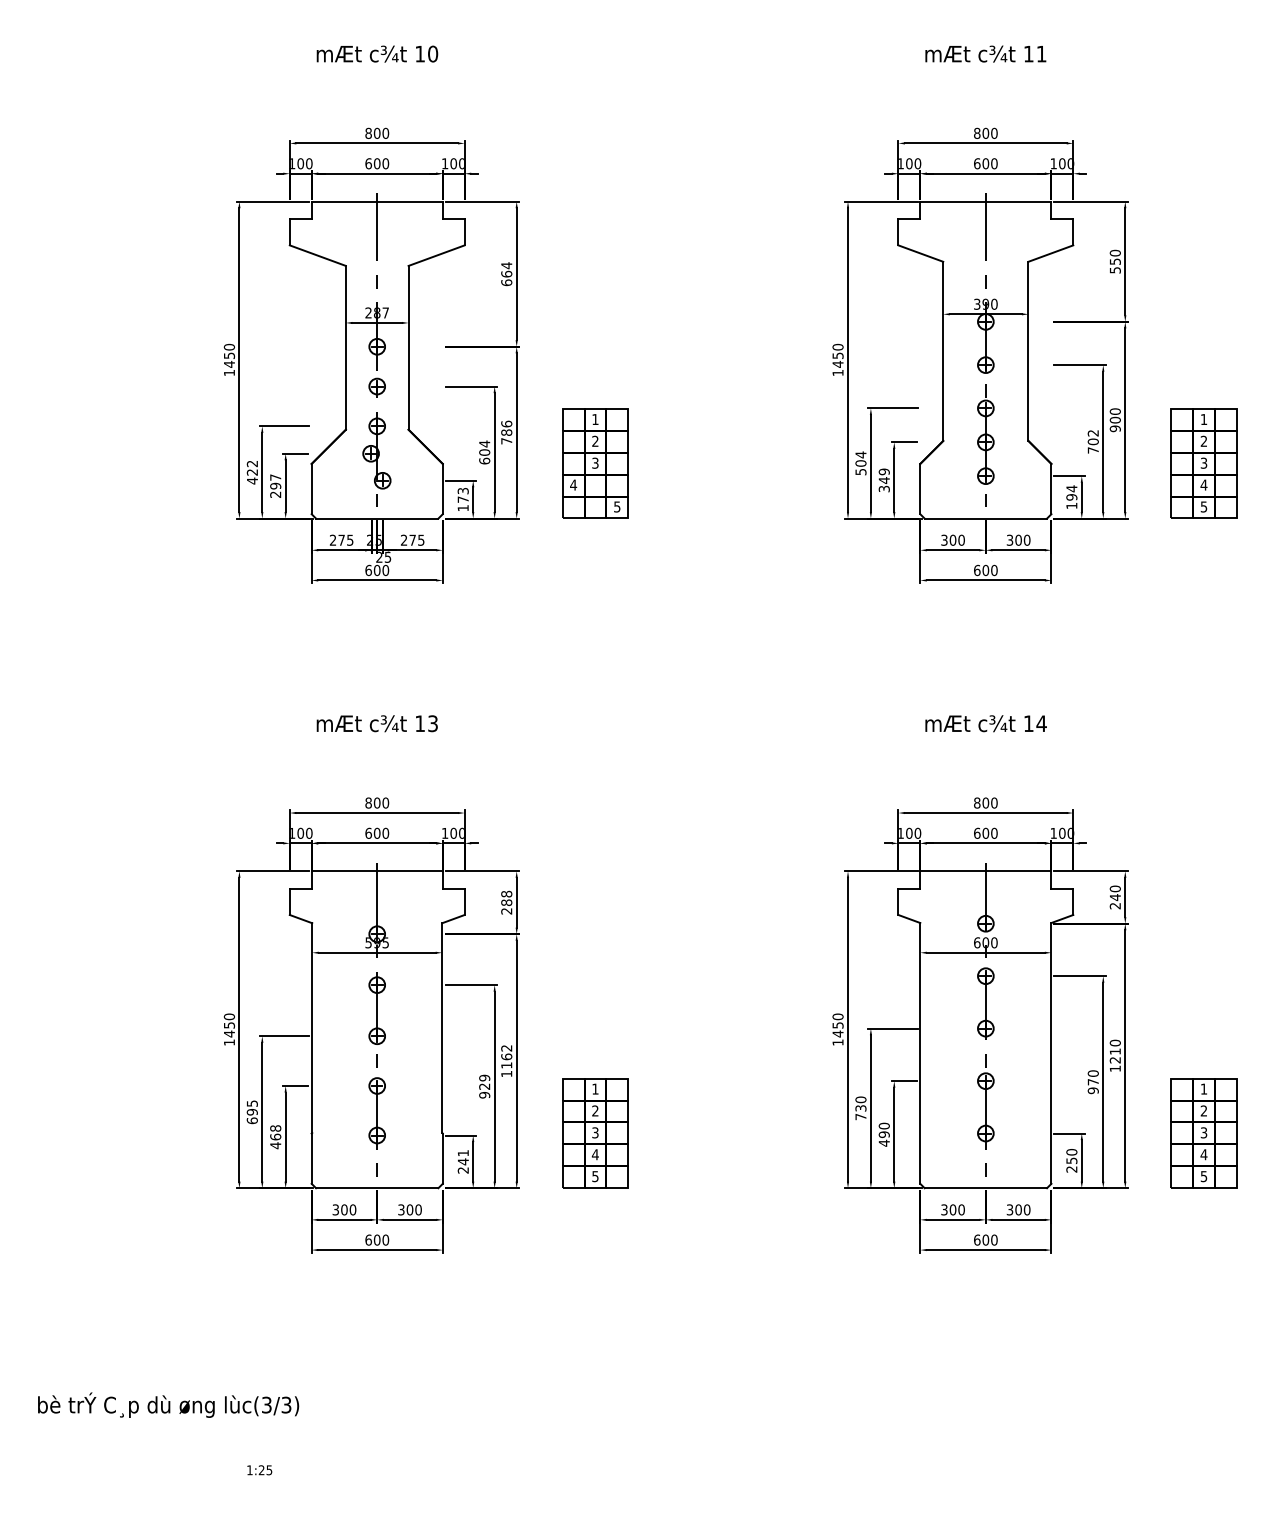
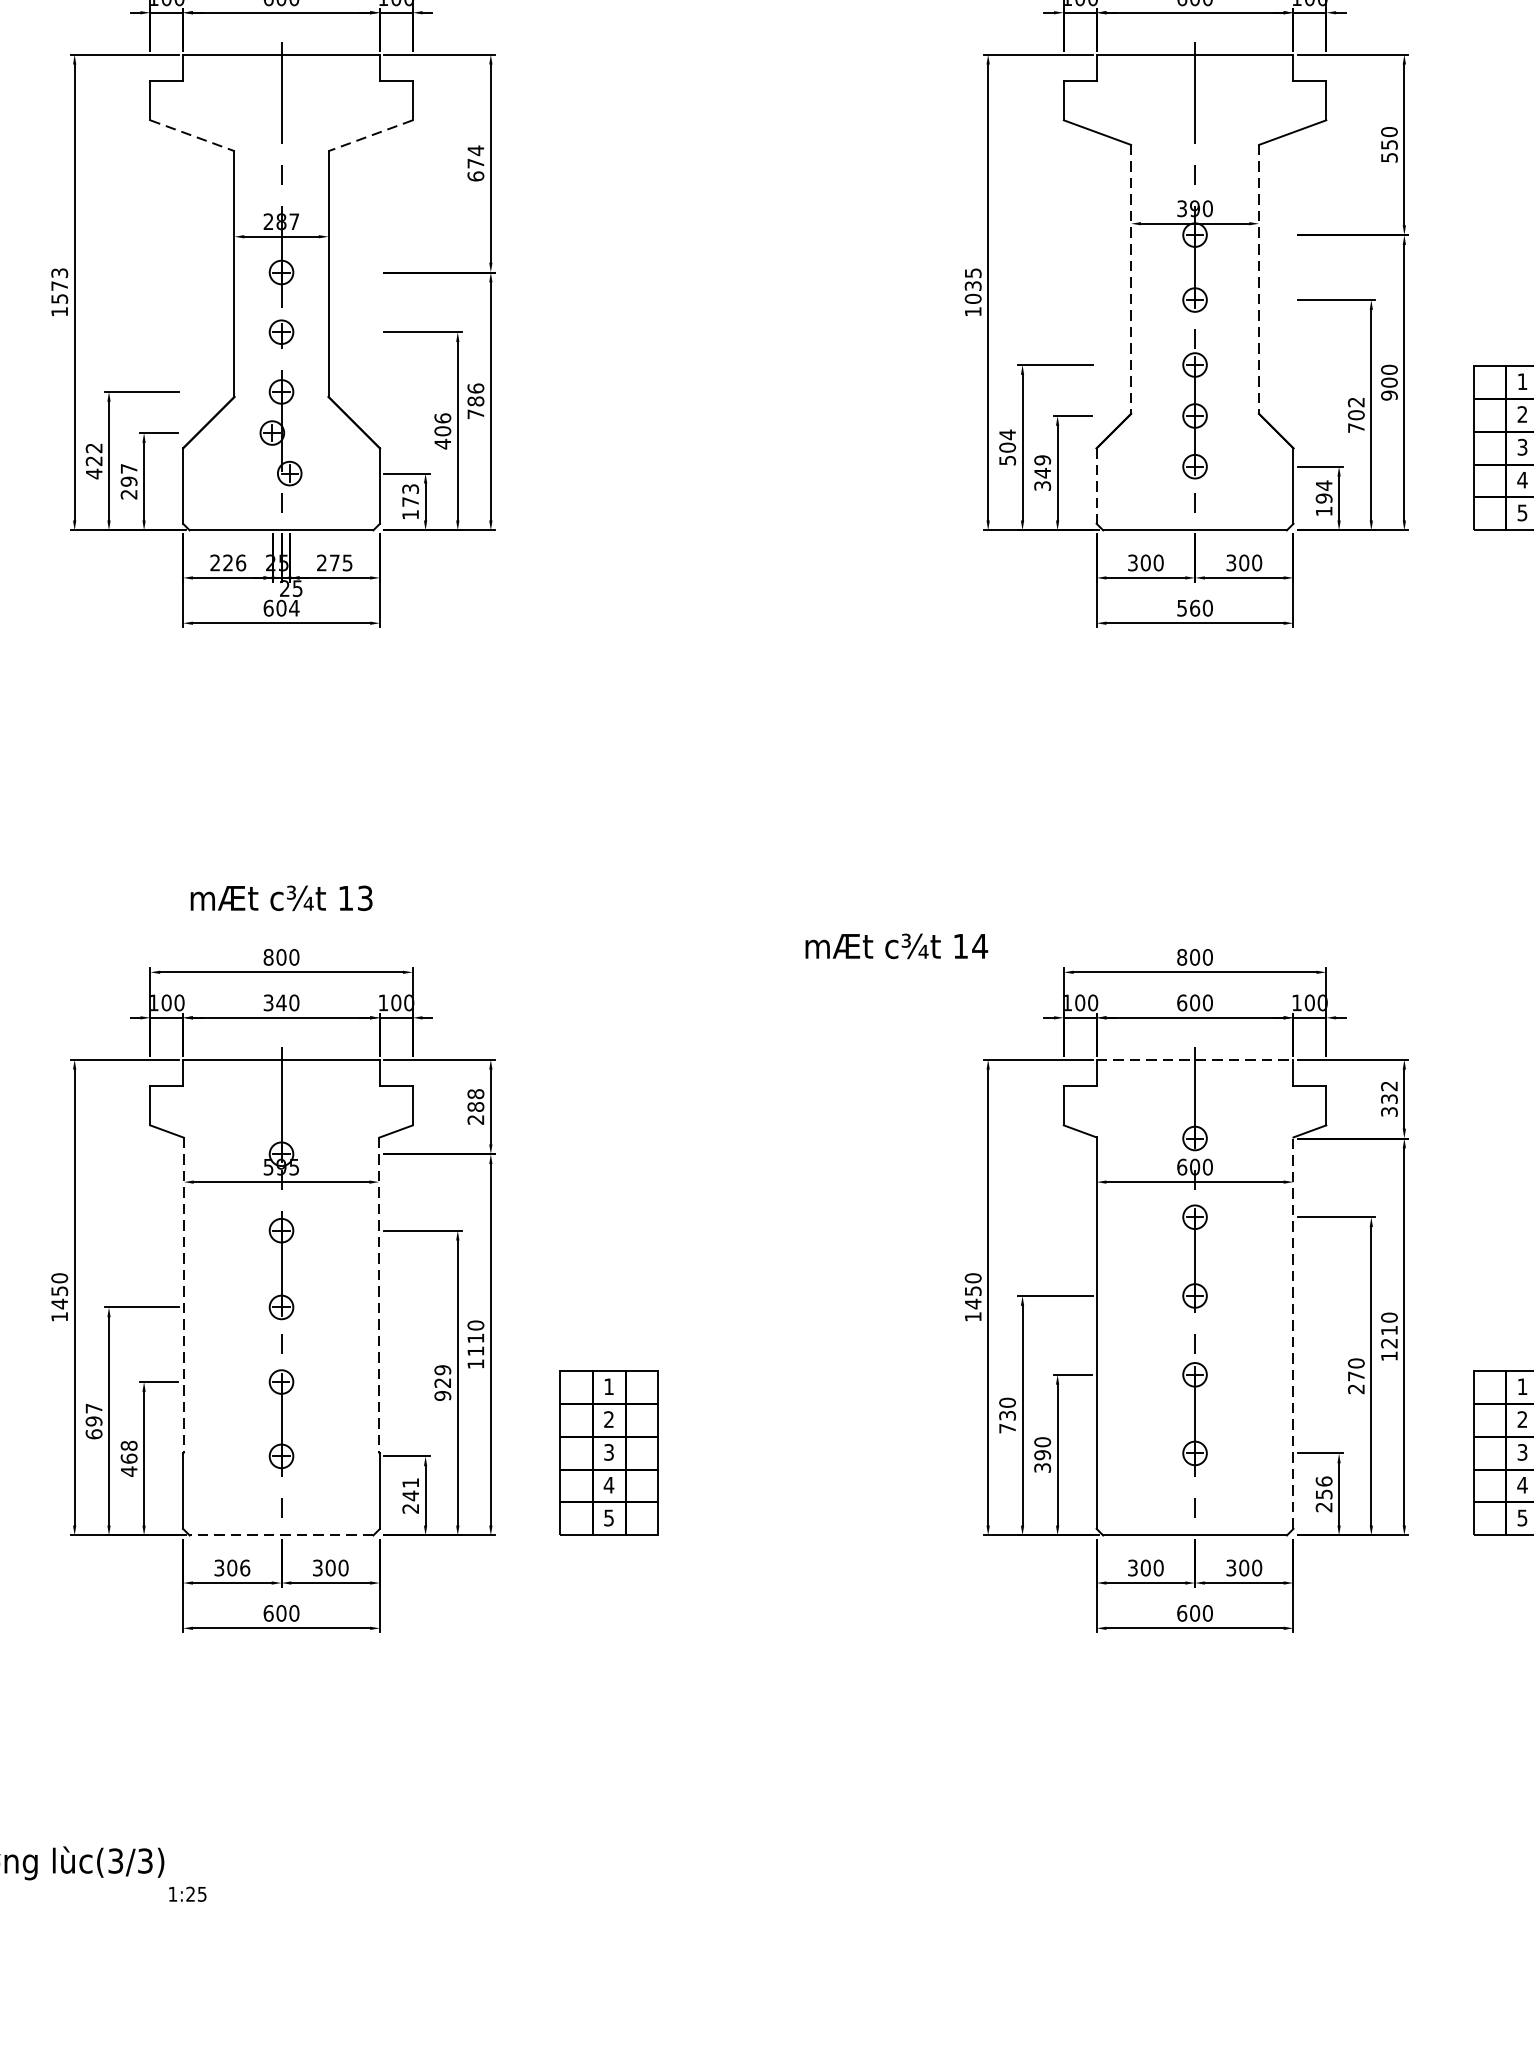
line: (317, 255) -> (191, 135), solid -> dashed
line: (436, 255) -> (370, 135), solid -> dashed
text: (506, 273) -> (475, 162), 664 -> 674
line: (943, 351) -> (1131, 279), solid -> dashed
line: (1028, 351) -> (1259, 279), solid -> dashed
text: (229, 355) -> (59, 285), 1450 -> 1573
text: (837, 355) -> (972, 285), 1450 -> 1035
text: (484, 452) -> (442, 431), 604 -> 406
part: (595, 463) -> (609, 447), removed
line: (920, 489) -> (1096, 486), solid -> dashed
text: (345, 539) -> (233, 561), 275 -> 226
text: (385, 570) -> (293, 608), 600 -> 604
text: (981, 570) -> (1188, 608), 600 -> 560
text: (376, 723) -> (280, 897), moved
text: (985, 723) -> (895, 946), moved
text: (372, 832) -> (274, 1001), 600 -> 340
line: (985, 871) -> (1194, 1060), solid -> dashed
text: (1114, 897) -> (1388, 1099), 240 -> 332
line: (312, 1028) -> (184, 1295), solid -> dashed
line: (442, 1028) -> (379, 1295), solid -> dashed
text: (506, 1052) -> (475, 1331), 1162 -> 1110
line: (1051, 1052) -> (1293, 1331), solid -> dashed
text: (1092, 1090) -> (1355, 1388), 970 -> 270
text: (252, 1103) -> (94, 1408), 695 -> 697
text: (883, 1142) -> (1041, 1466), 490 -> 390
text: (1071, 1151) -> (1323, 1480), 250 -> 256
line: (376, 1188) -> (280, 1535), solid -> dashed
text: (353, 1209) -> (245, 1567), 300 -> 306
text: (259, 1470) -> (187, 1894), moved

